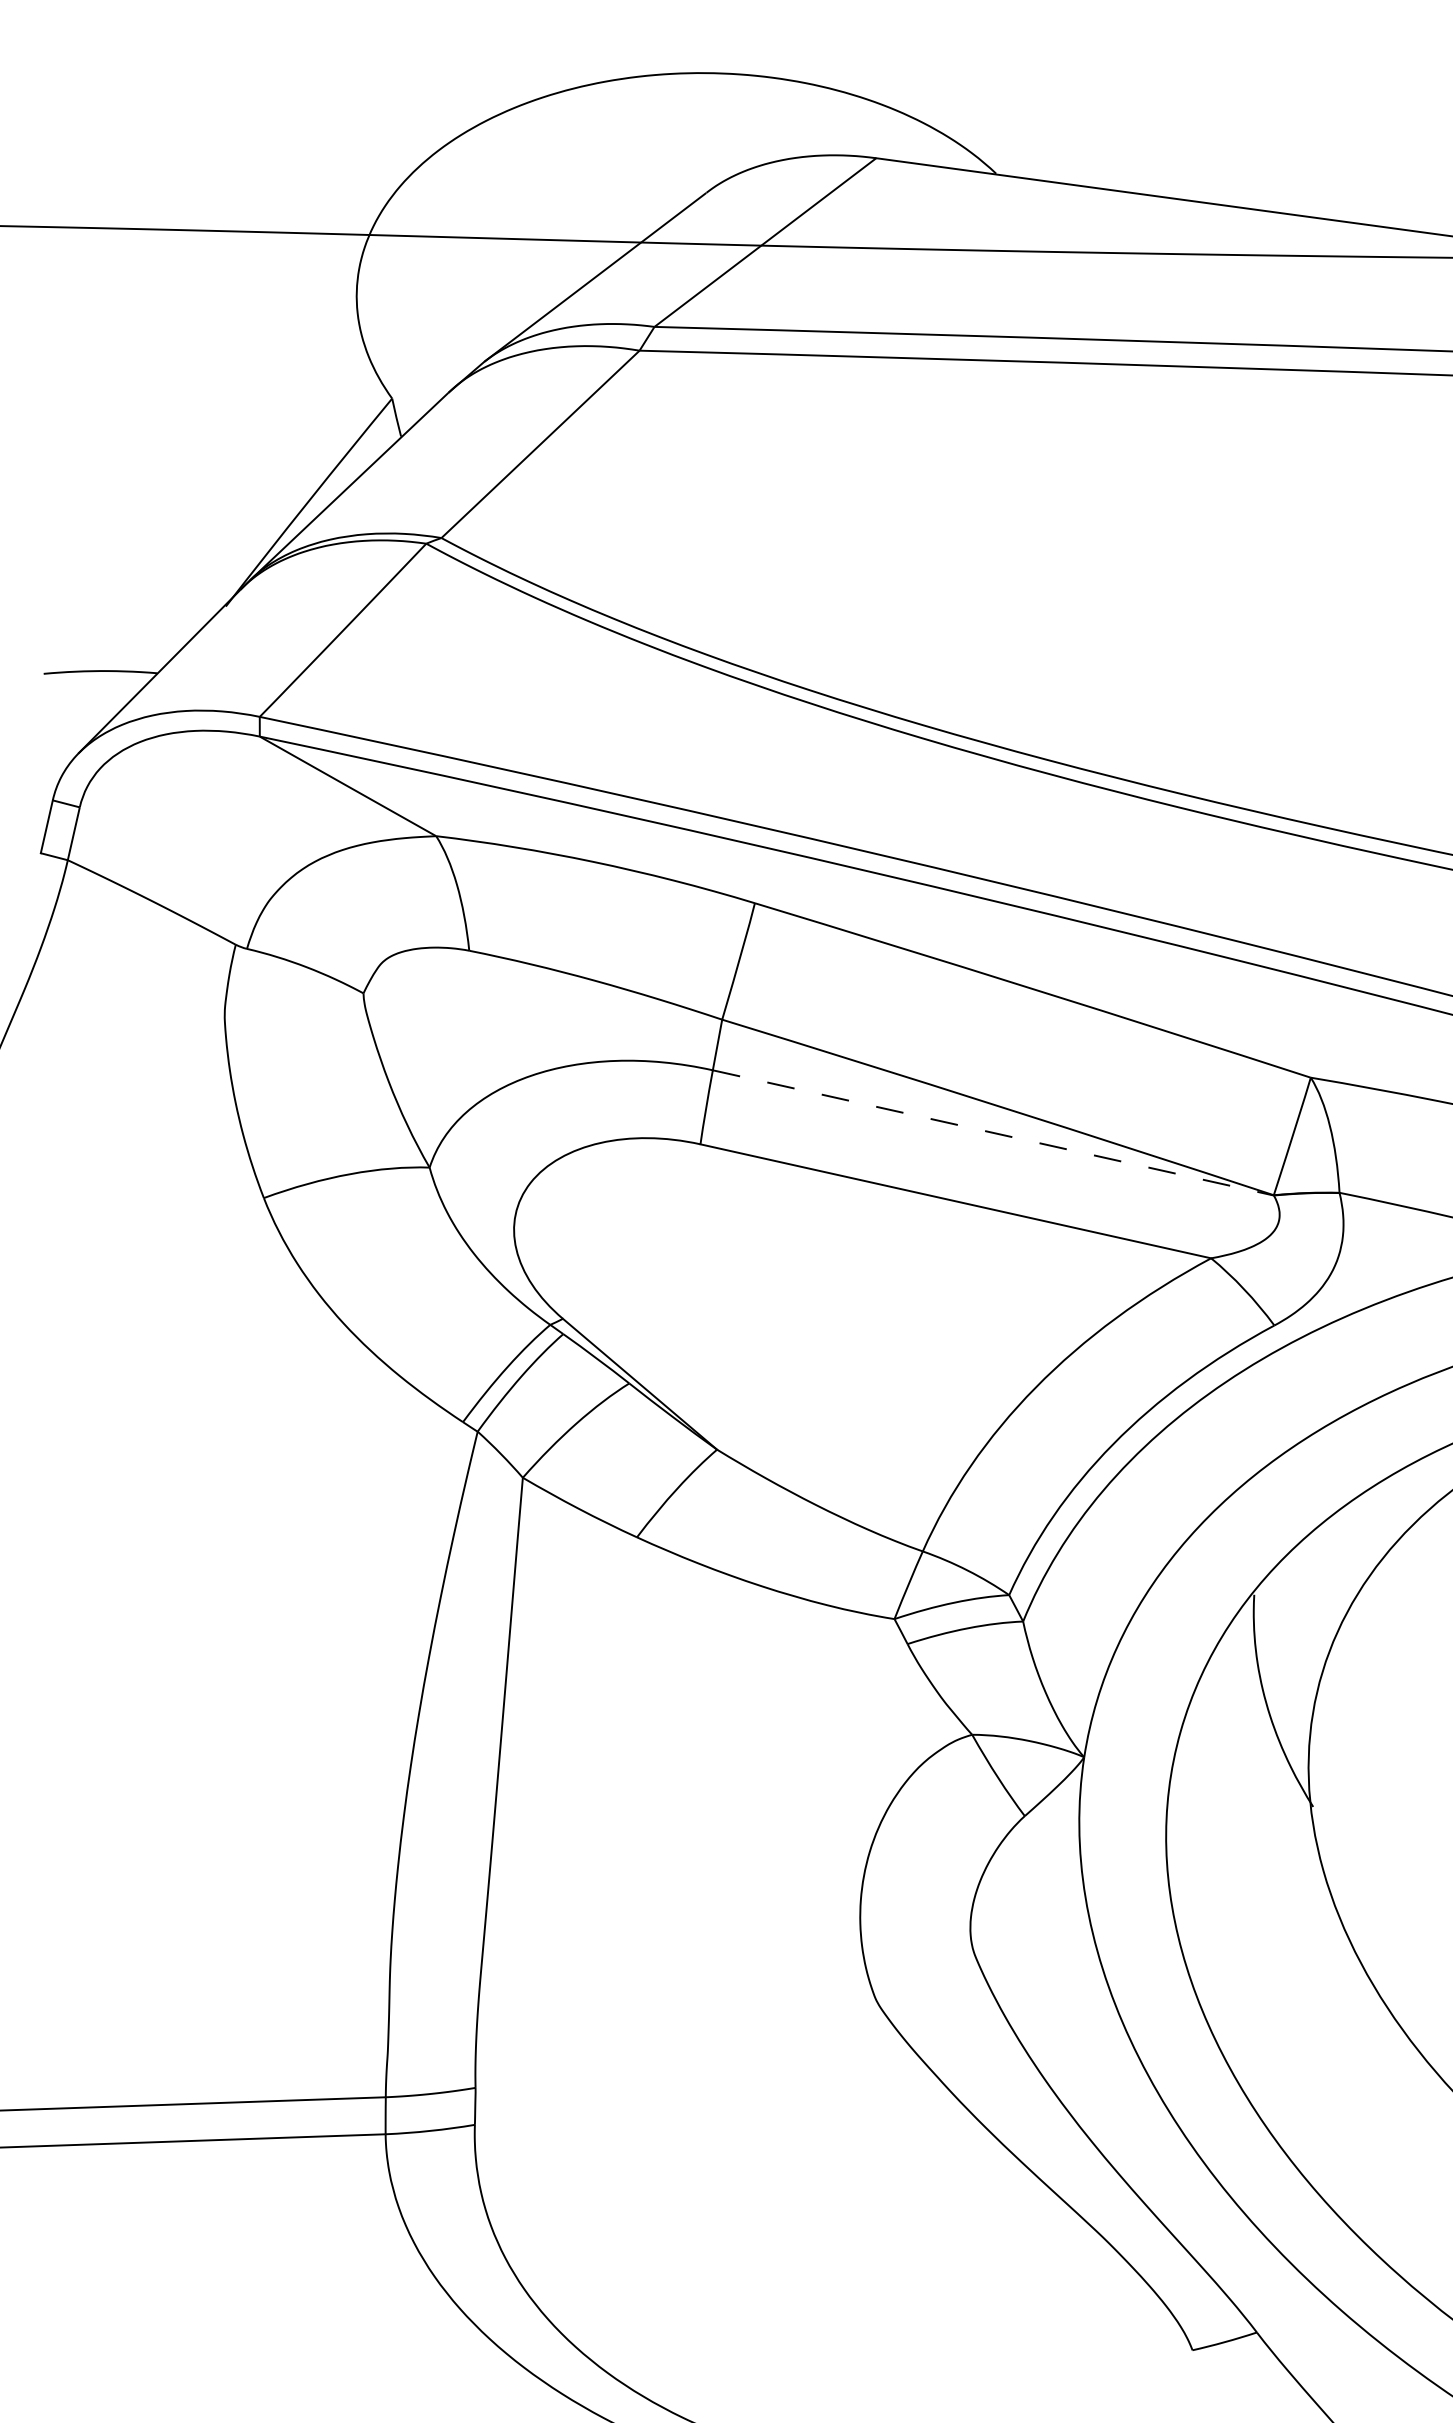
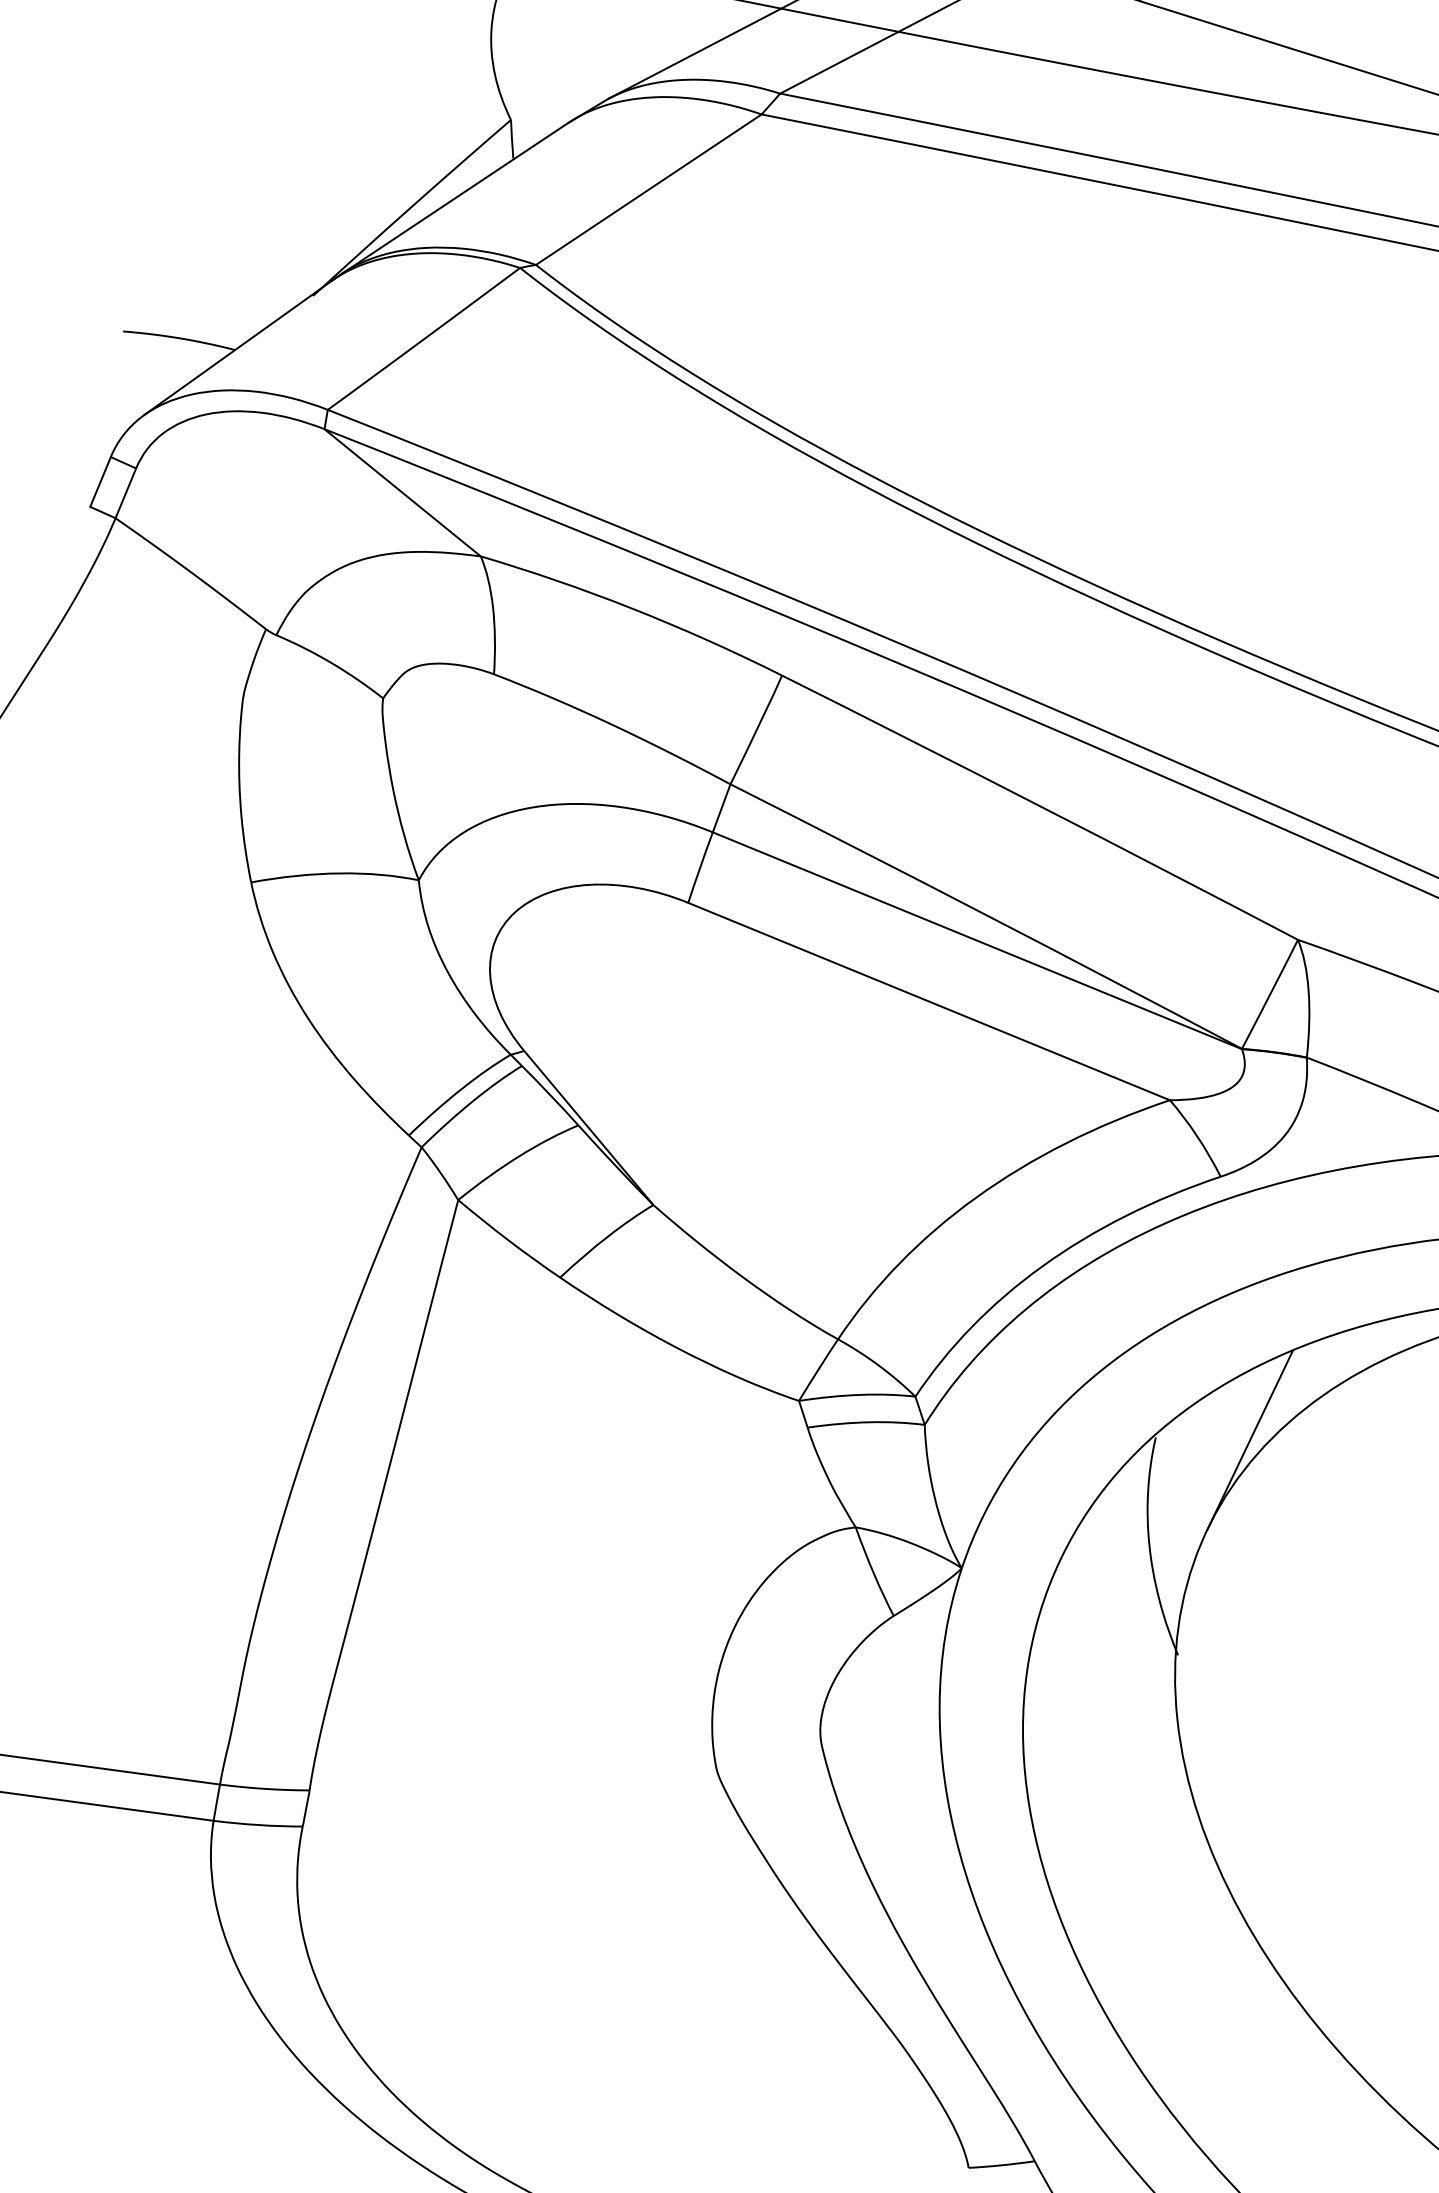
line: (993, 1133) -> (977, 941), dashed -> solid
line: (1348, 1581) -> (1250, 1440), added

